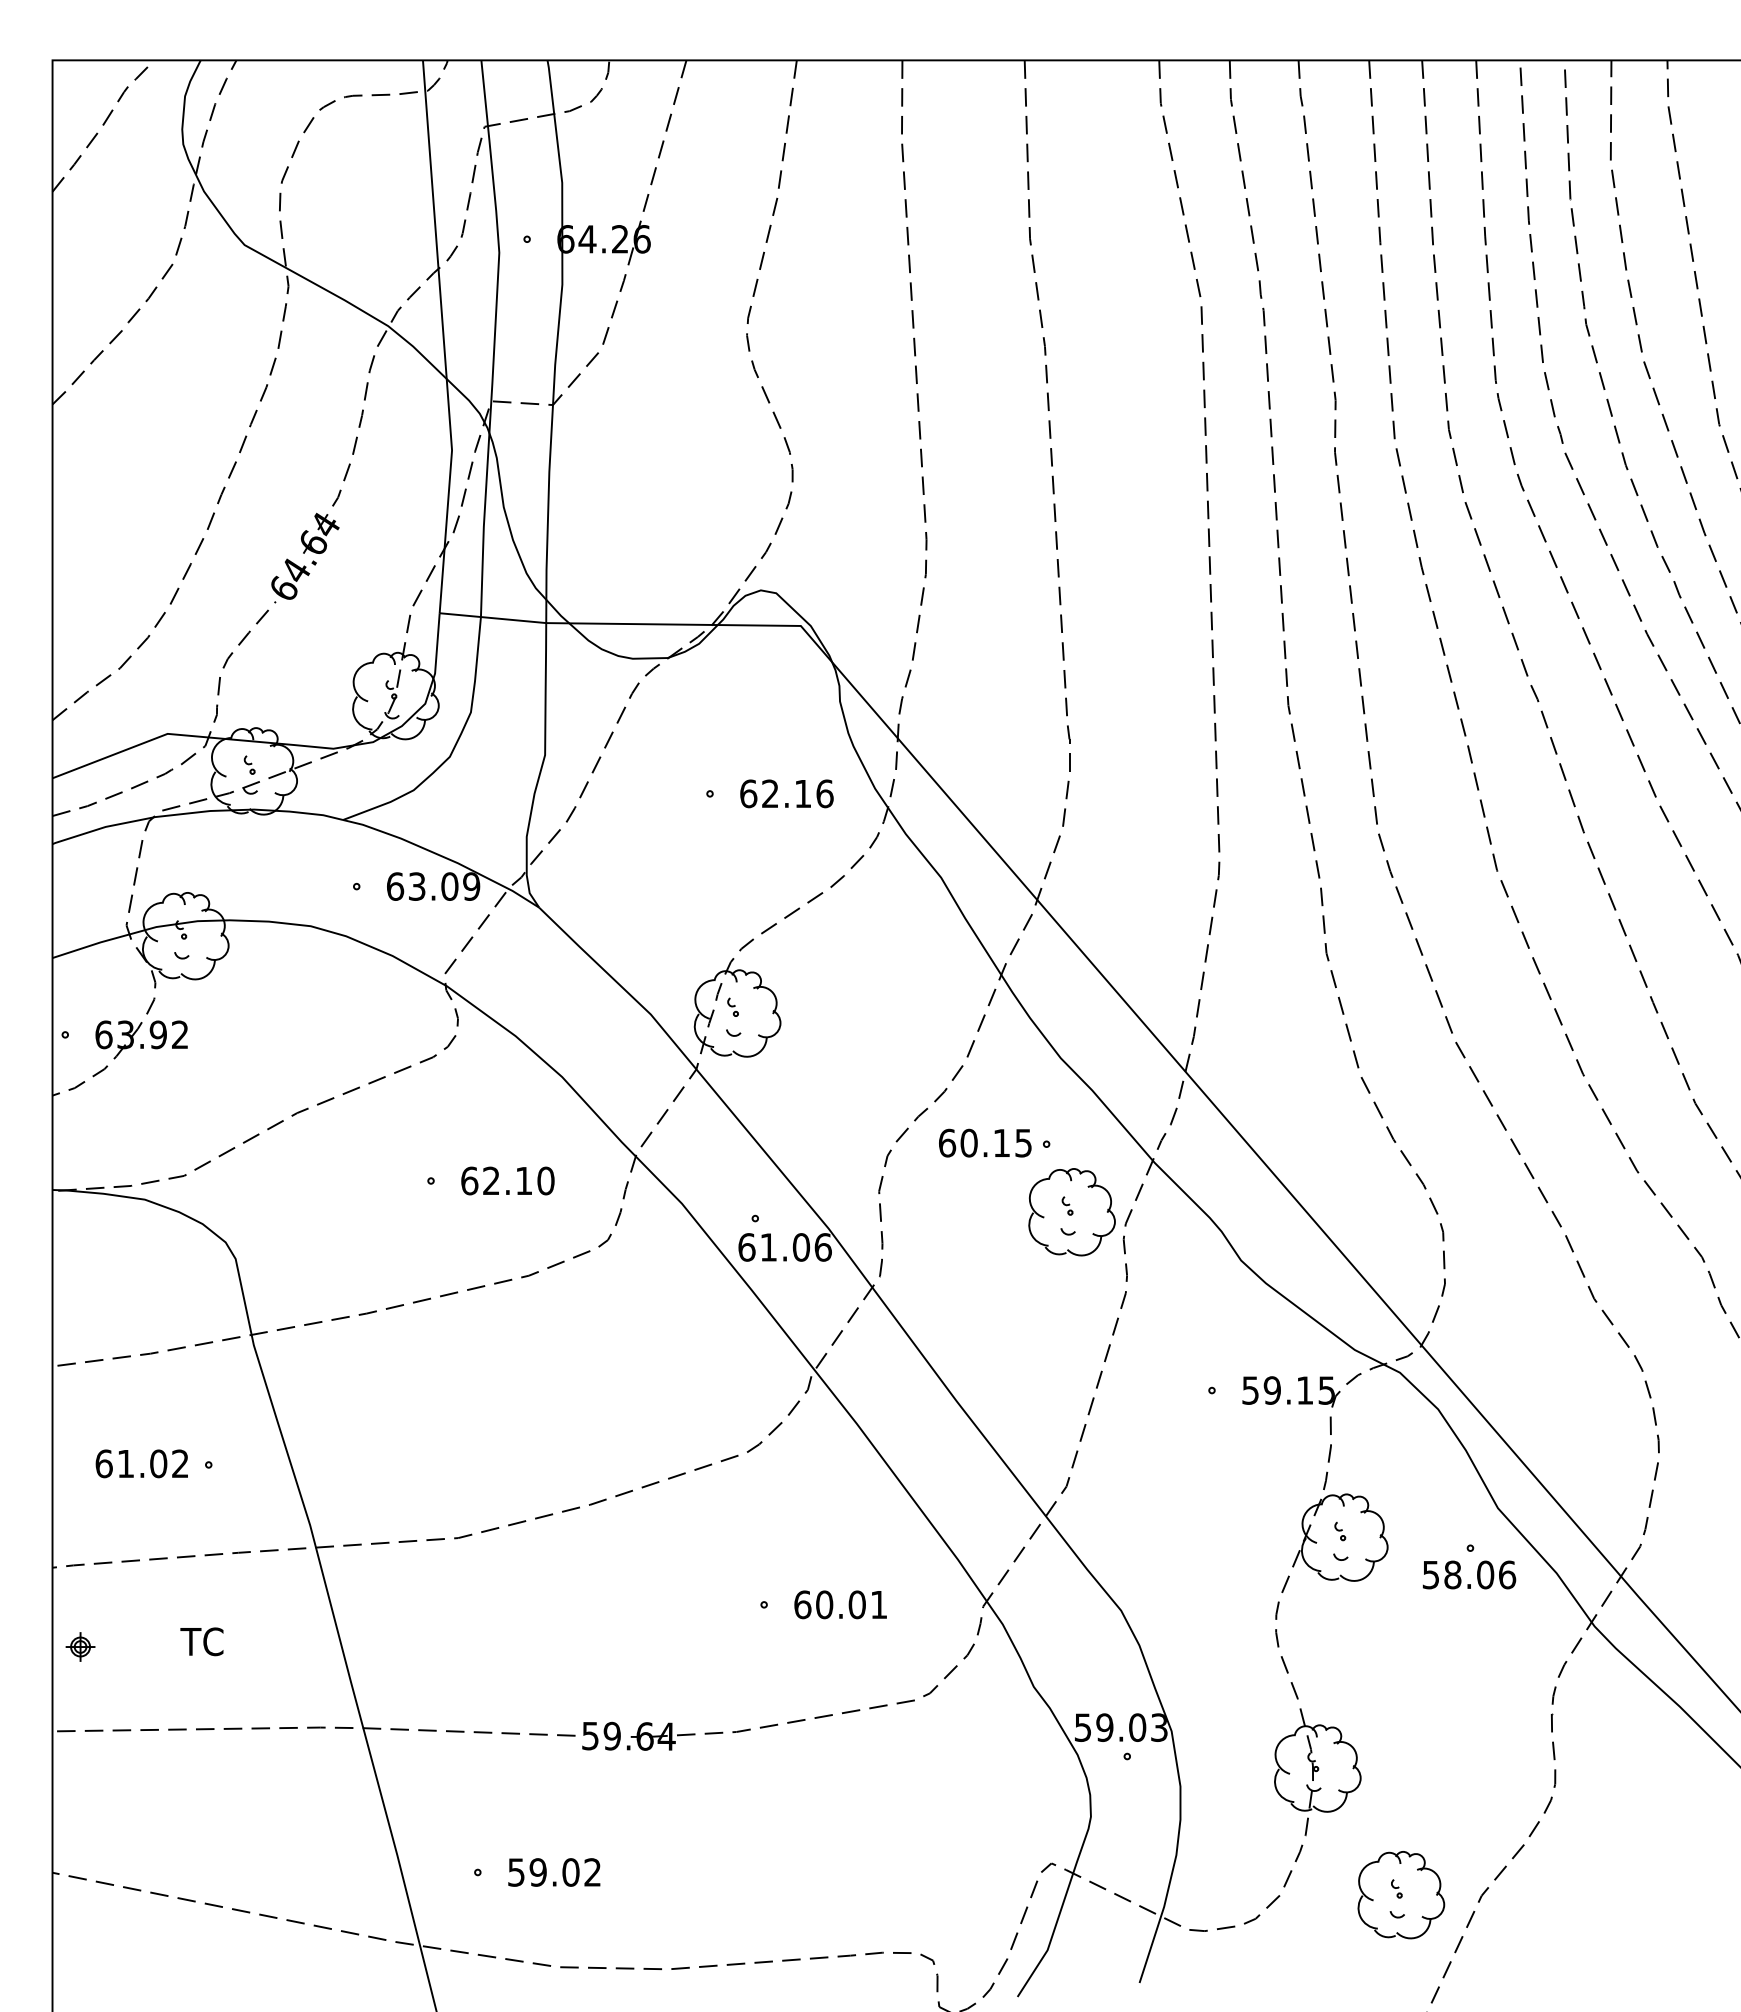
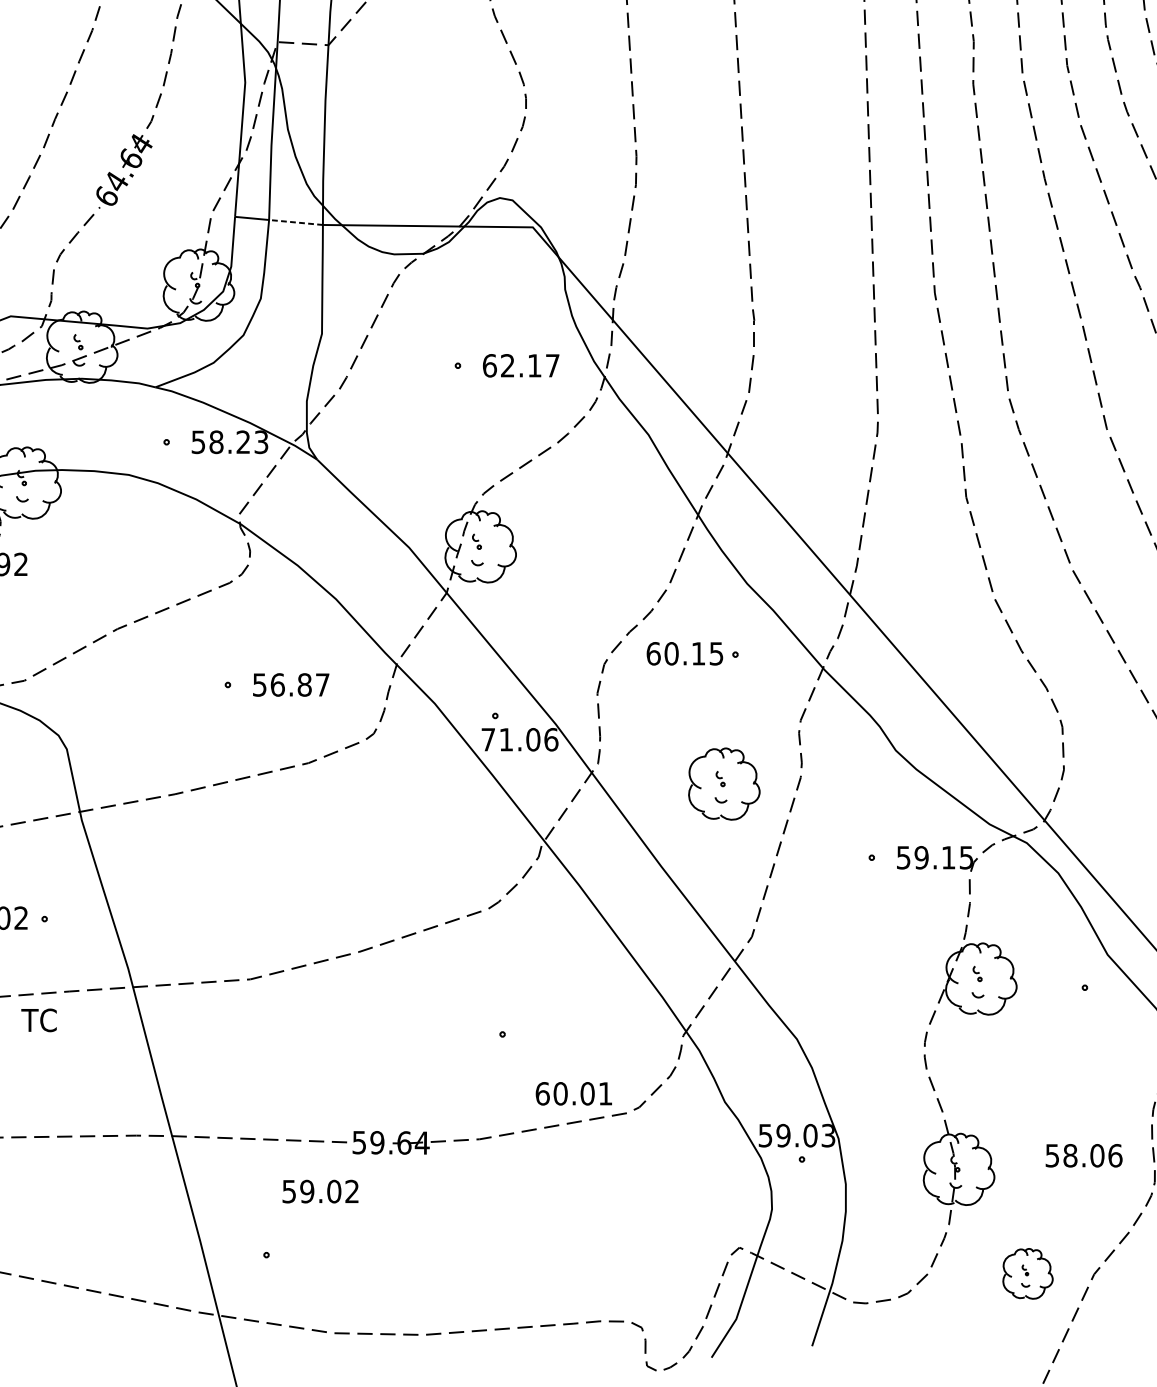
line: (512, 619) -> (295, 222), solid -> dashed
text: (824, 793) -> (552, 365), 62.16 -> 62.17
text: (433, 886) -> (229, 442), 63.09 -> 58.23
text: (507, 1180) -> (290, 684), 62.10 -> 56.87
part: (1071, 1212) -> (723, 784), moved
text: (746, 1247) -> (488, 739), 61.06 -> 71.06
text: (1469, 1574) -> (1084, 1155), moved
text: (840, 1604) -> (573, 1093), moved
text: (201, 1641) -> (38, 1020), moved
text: (554, 1872) -> (320, 1191), moved
part: (1401, 1895) -> (1028, 1274), size x0.7

